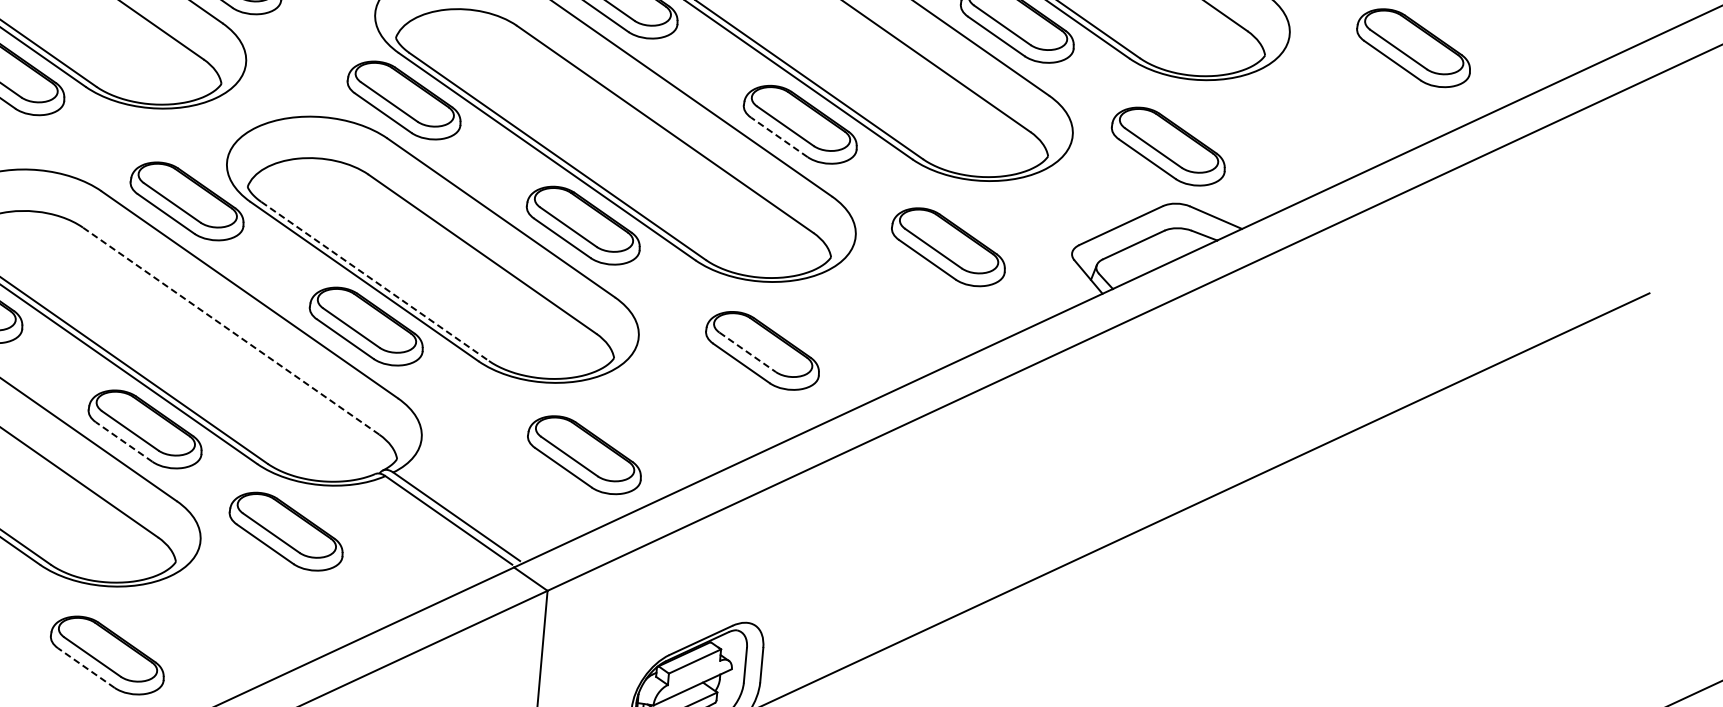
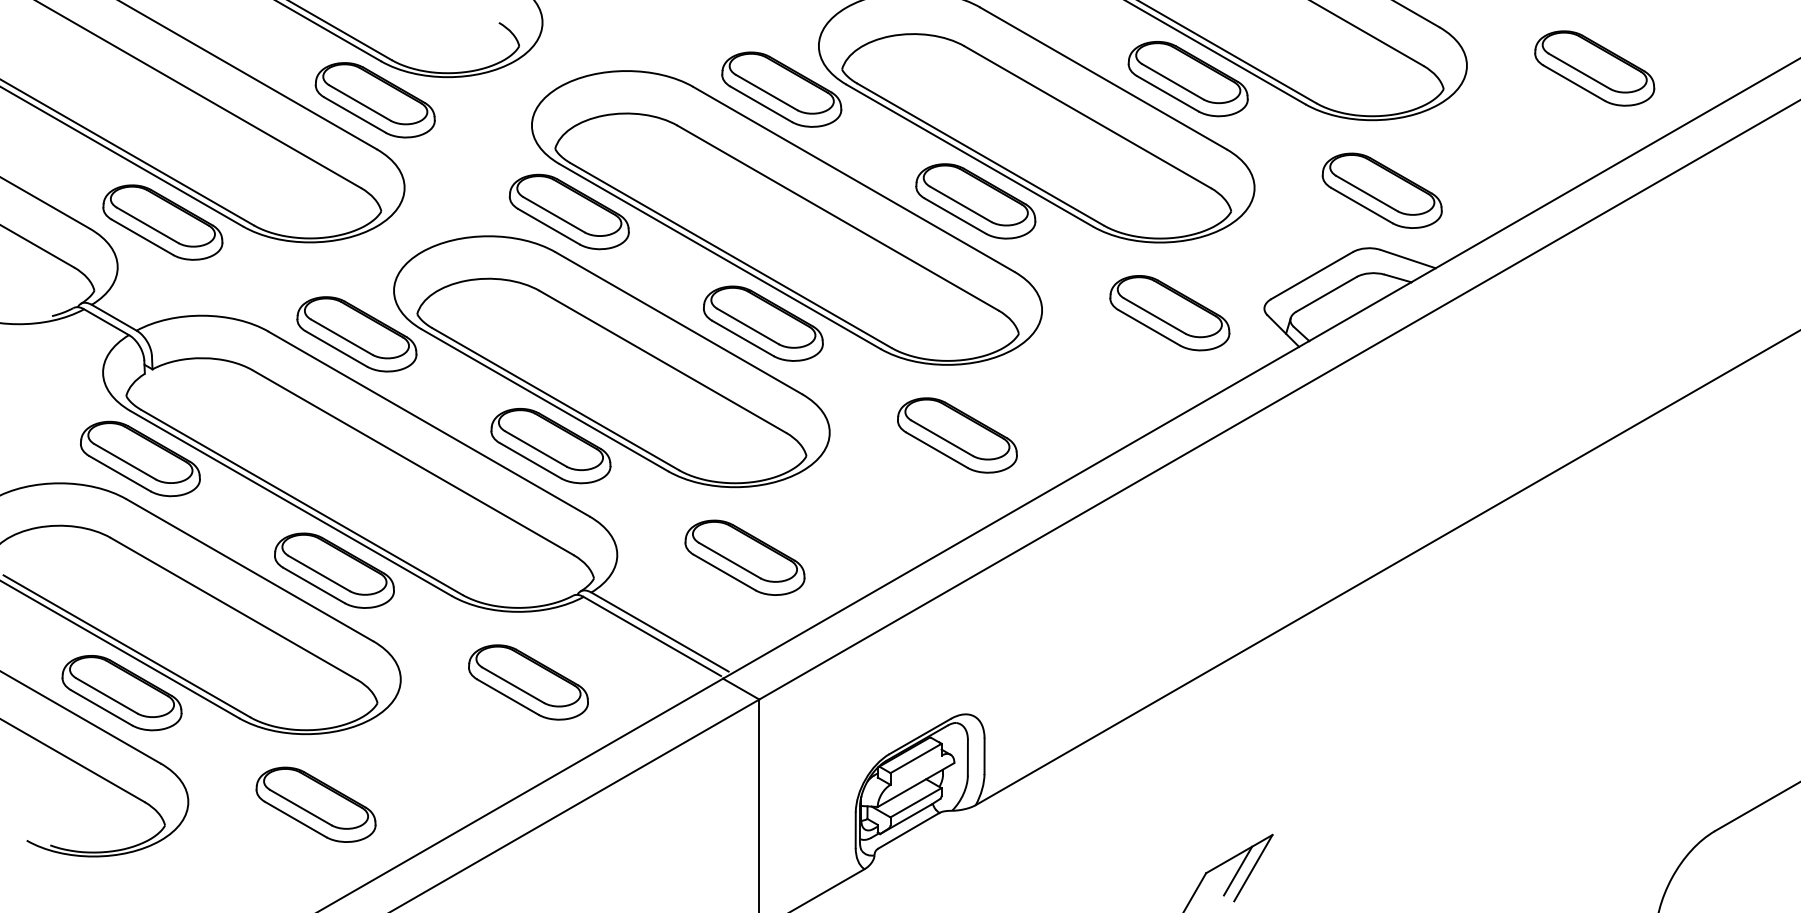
line: (778, 136) -> (954, 215), dashed -> solid
part: (1167, 146) -> (1381, 190), moved
part: (948, 247) -> (1169, 313), moved
line: (375, 281) -> (556, 399), dashed -> solid
line: (230, 330) -> (412, 462), dashed -> solid
line: (747, 352) -> (942, 438), dashed -> solid
line: (123, 441) -> (313, 585), dashed -> solid
part: (584, 454) -> (744, 557), moved
part: (286, 531) -> (528, 682), moved
line: (86, 668) -> (295, 819), dashed -> solid

